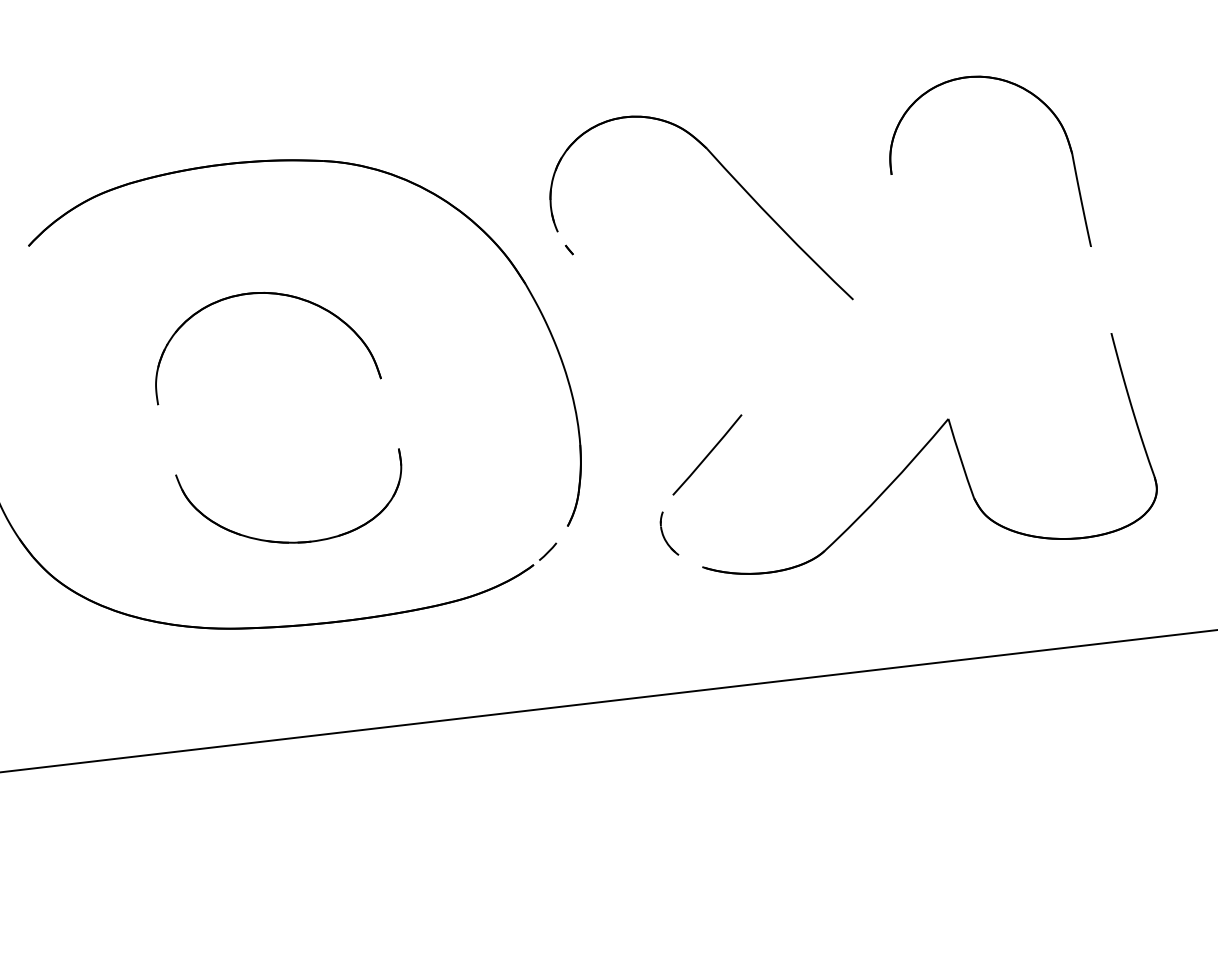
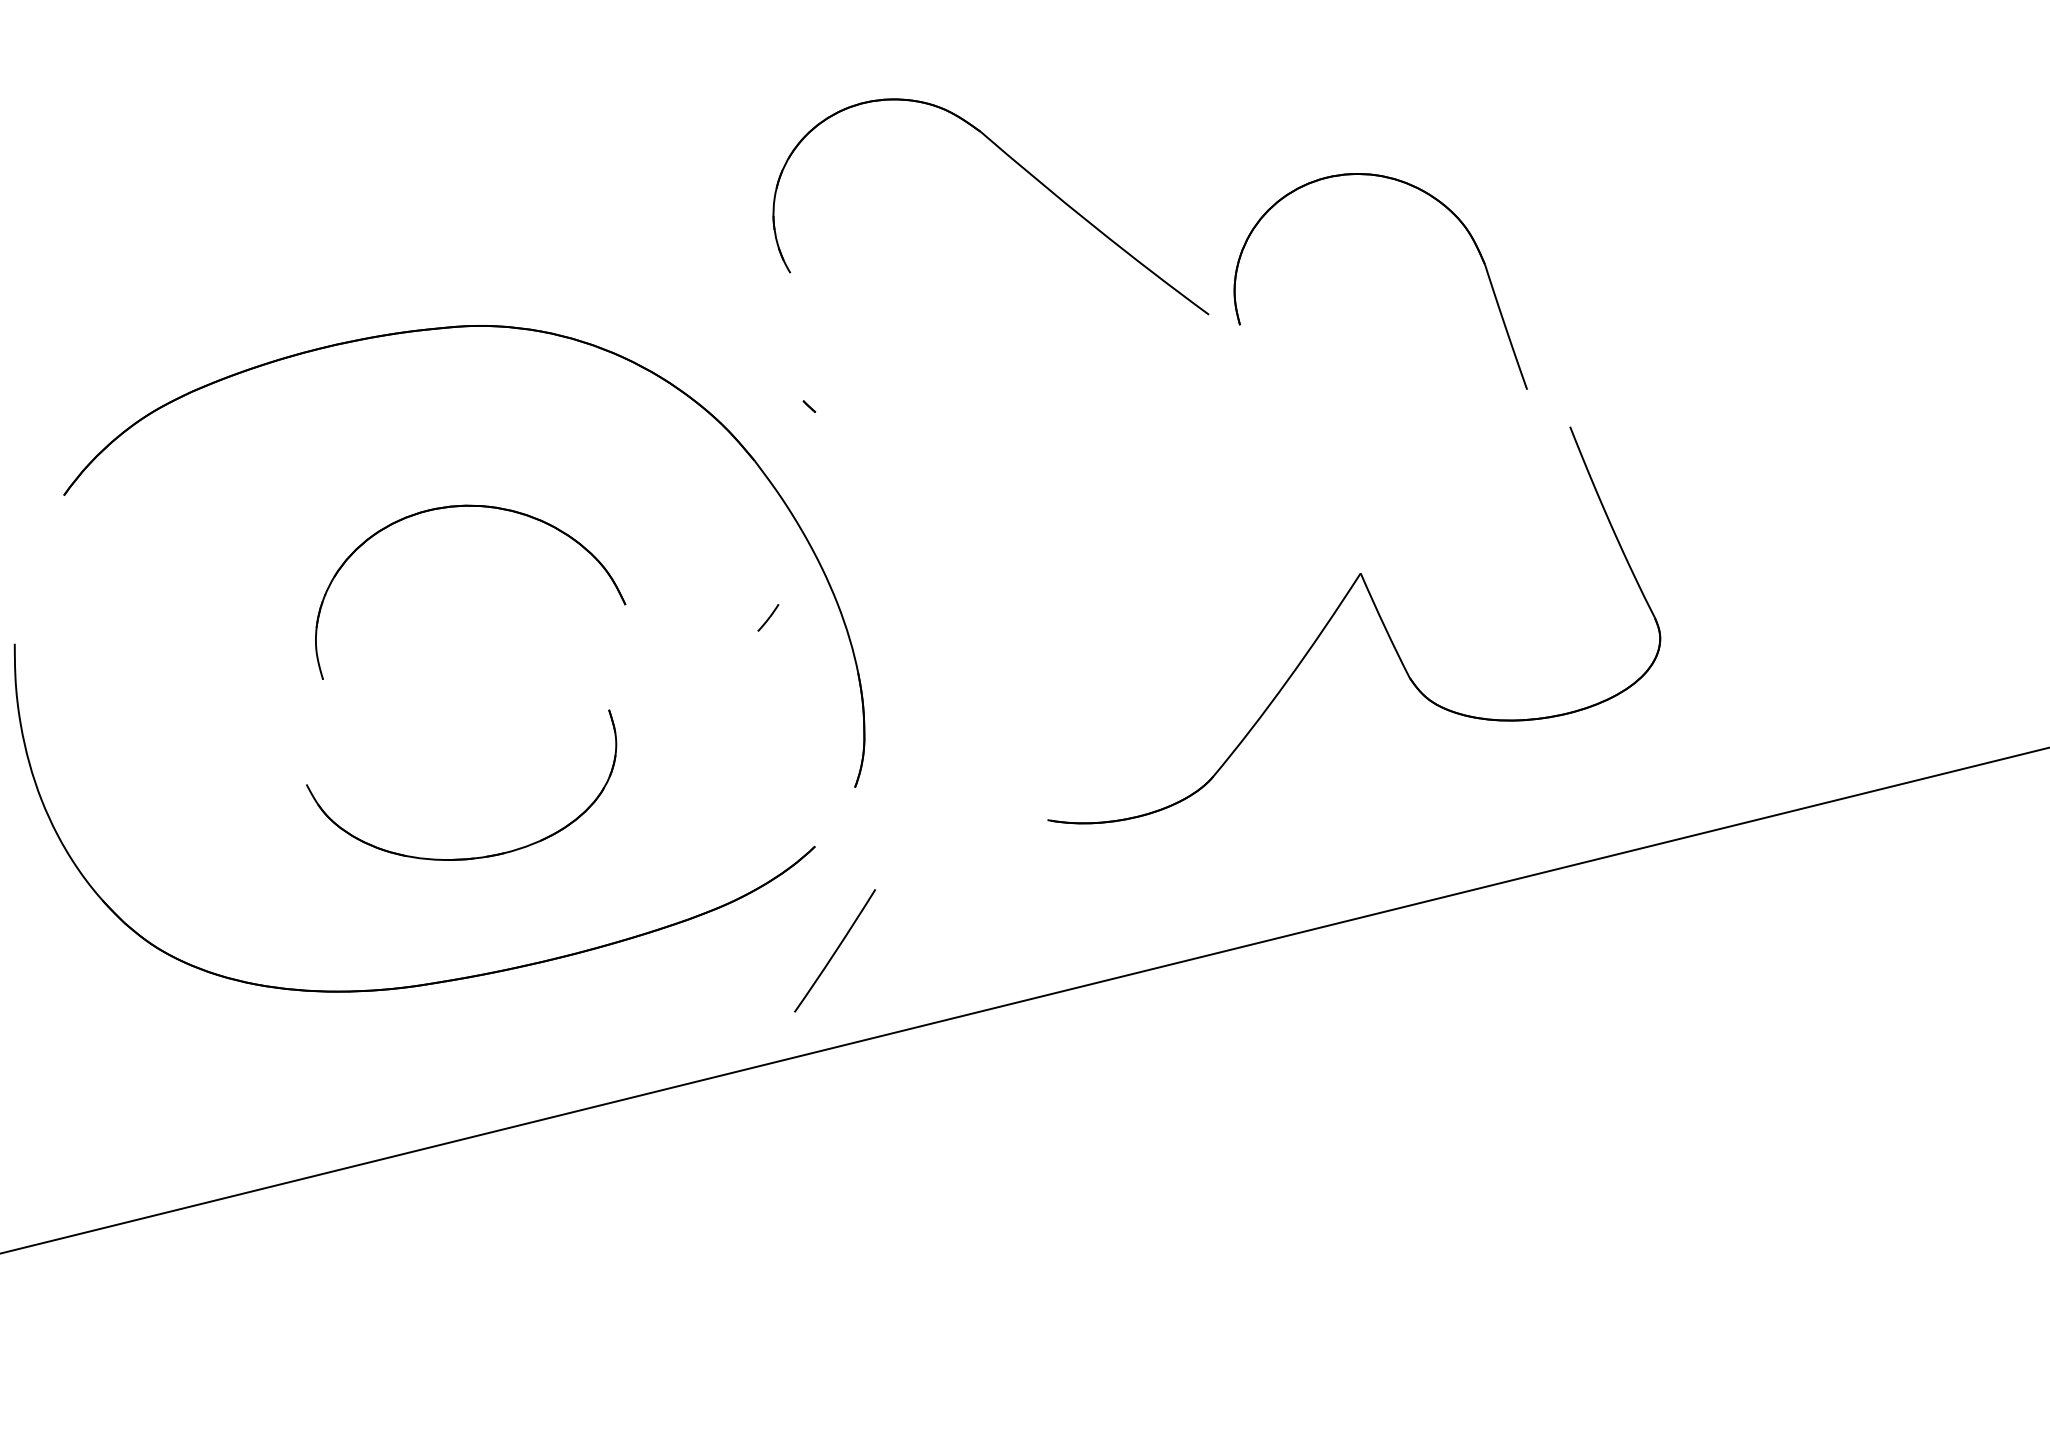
part: (1047, 108) -> (1443, 206), moved
part: (731, 176) -> (1019, 166), moved
part: (286, 296) -> (481, 507), moved
line: (707, 454) -> (835, 950), moved
part: (664, 535) -> (989, 783), removed
line: (548, 551) -> (768, 617), moved

